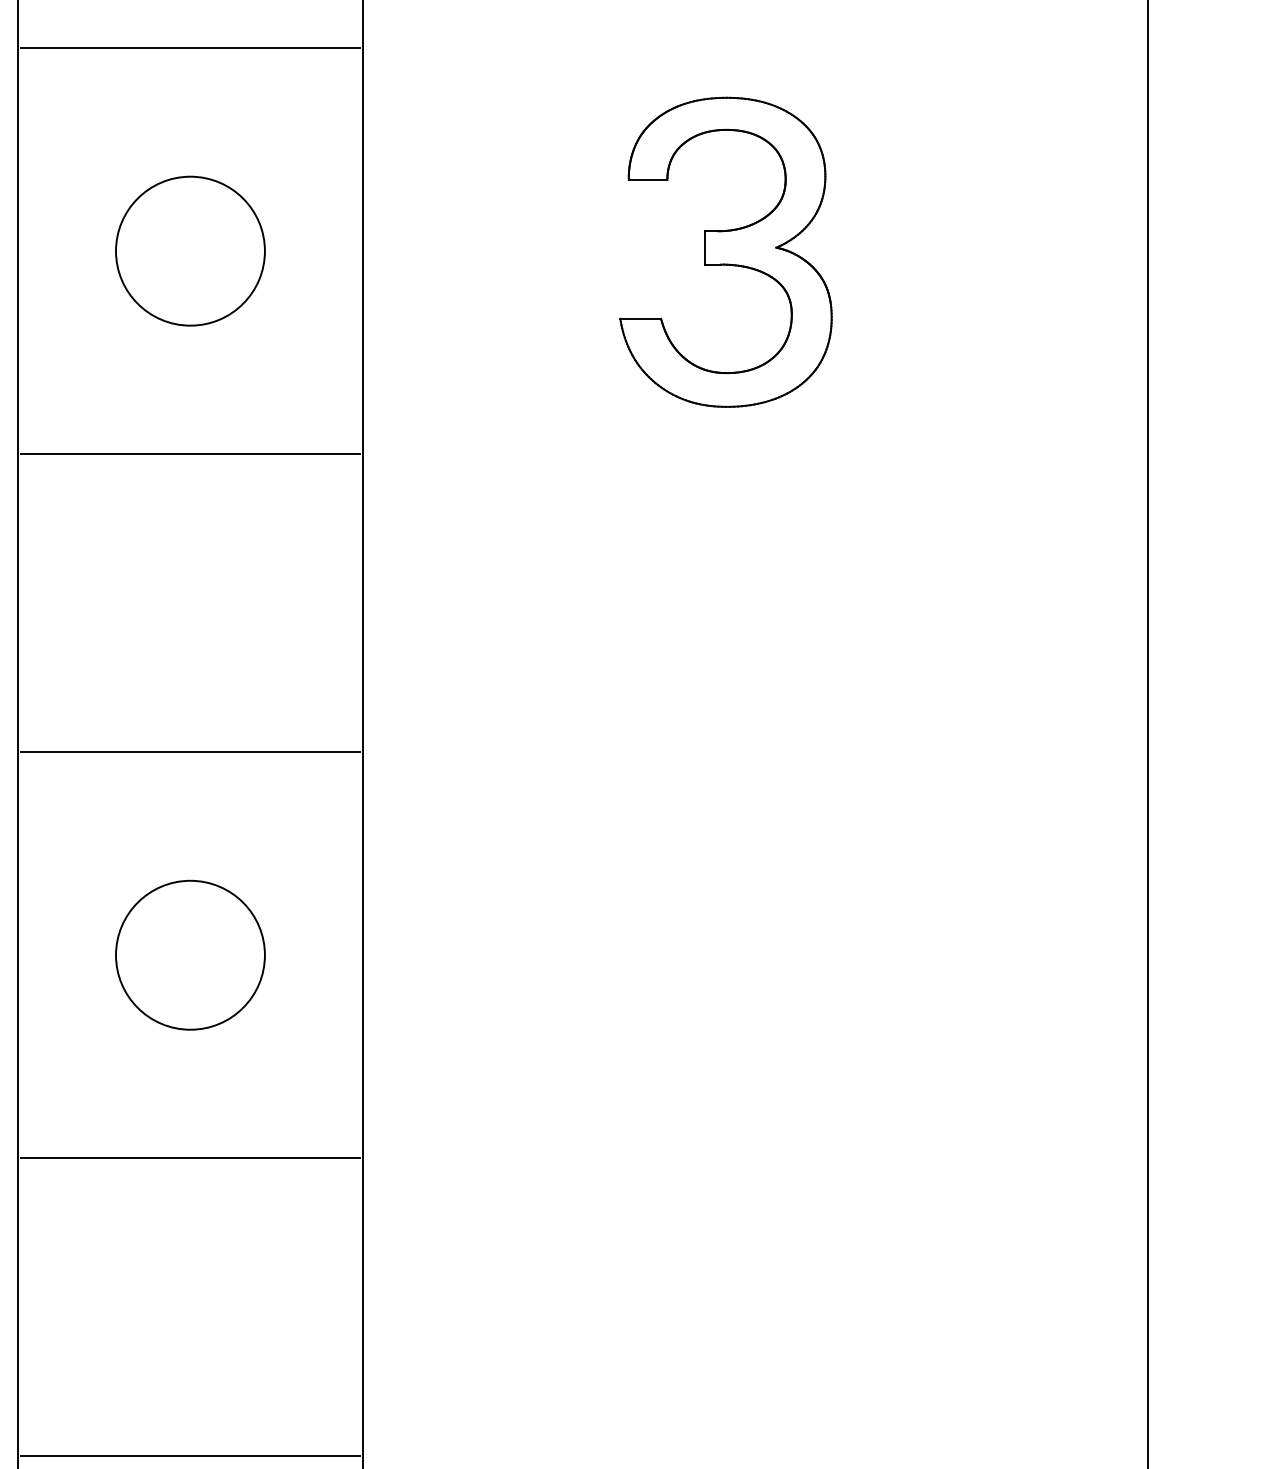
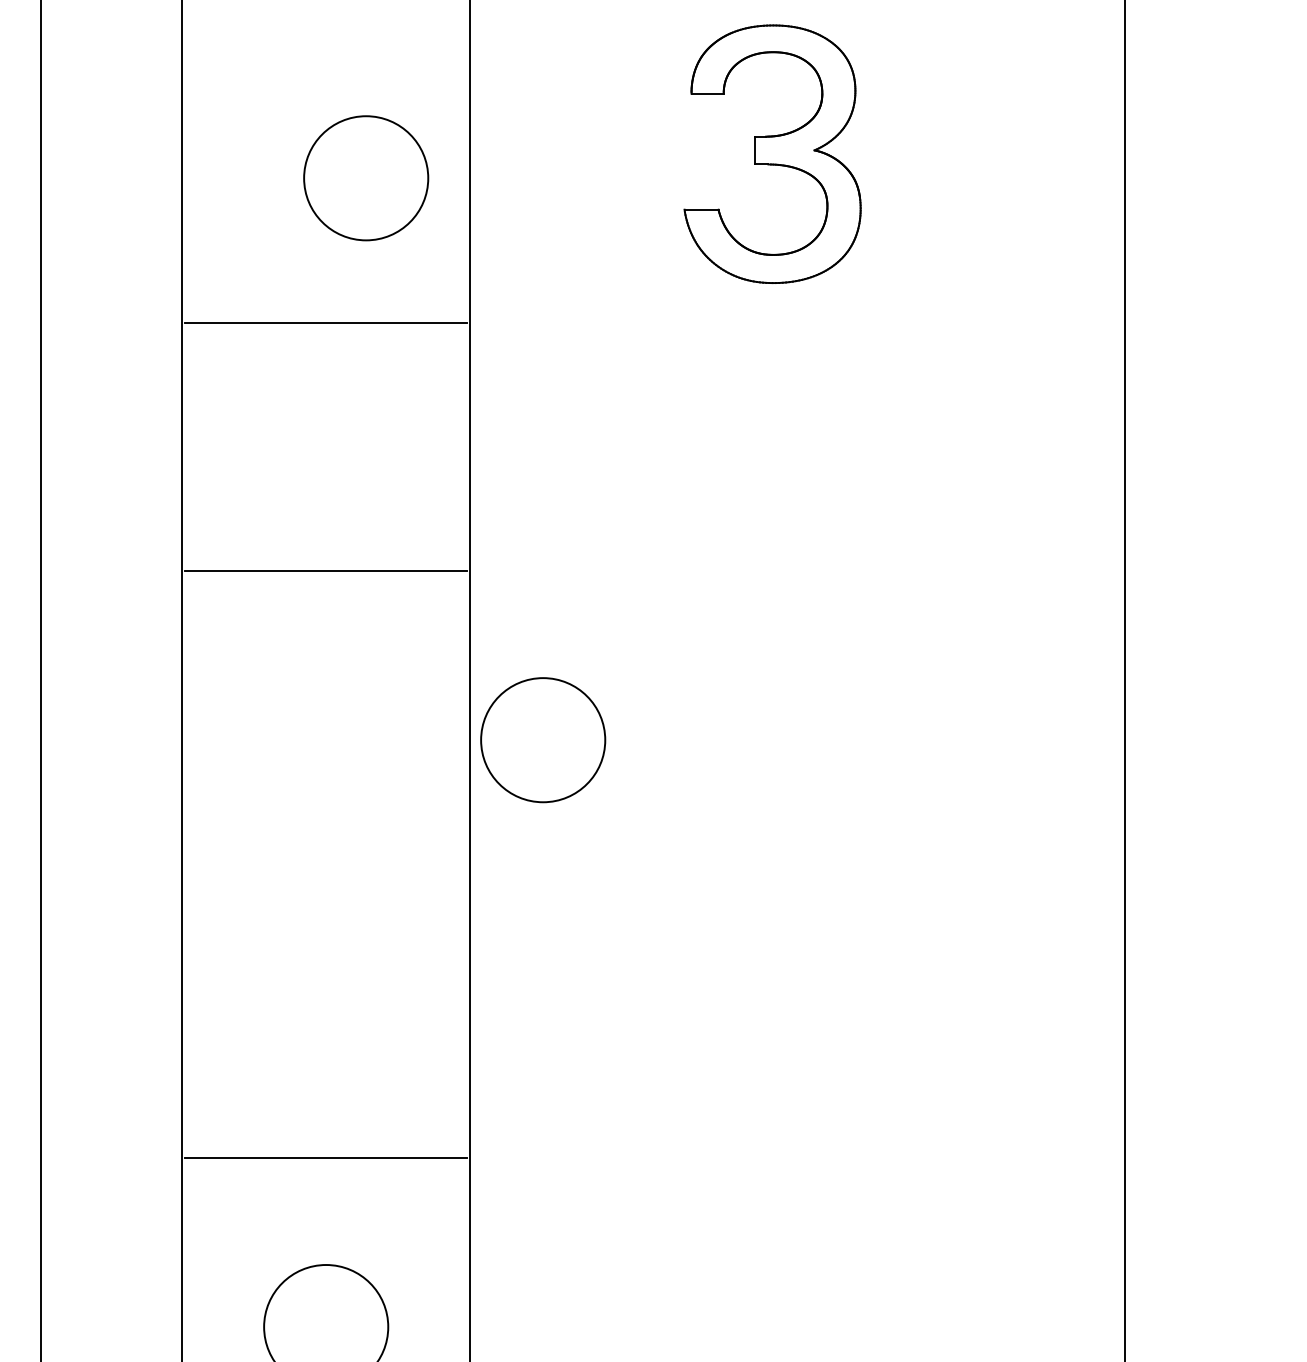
circle: (190, 251) -> (366, 178), moved
circle: (190, 955) -> (543, 740), moved
line: (190, 1158) -> (326, 909), removed

